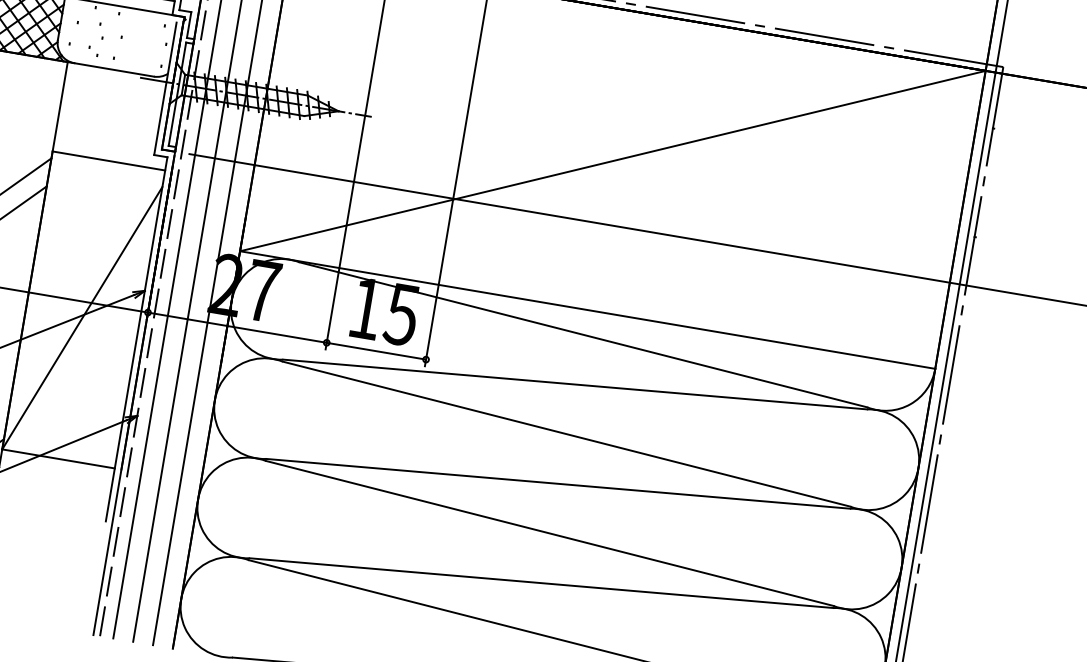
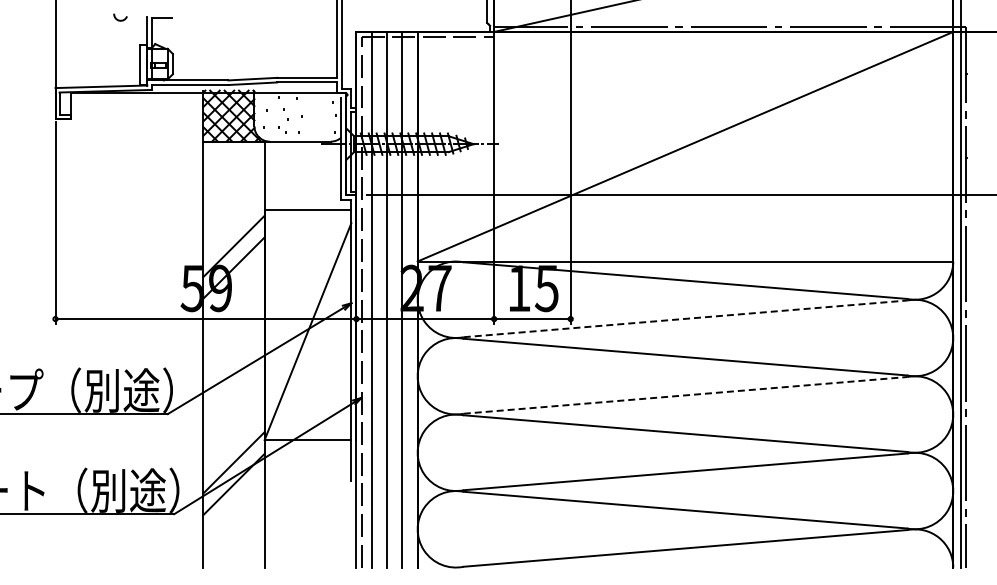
line: (576, 384) -> (686, 318), solid -> dashed
line: (559, 484) -> (686, 395), solid -> dashed

